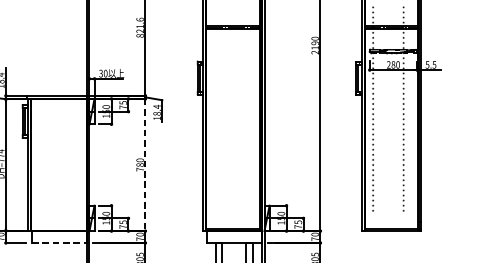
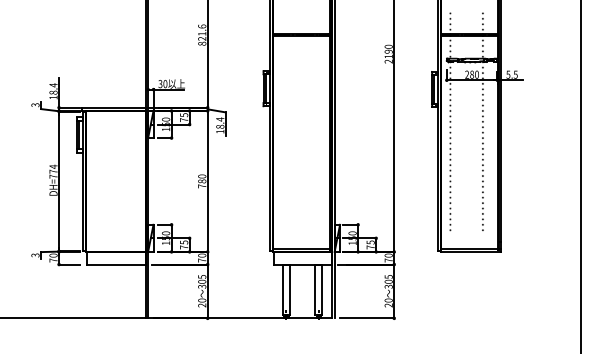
line: (145, 165) -> (207, 181), dashed -> solid
line: (59, 242) -> (116, 264), dashed -> solid

